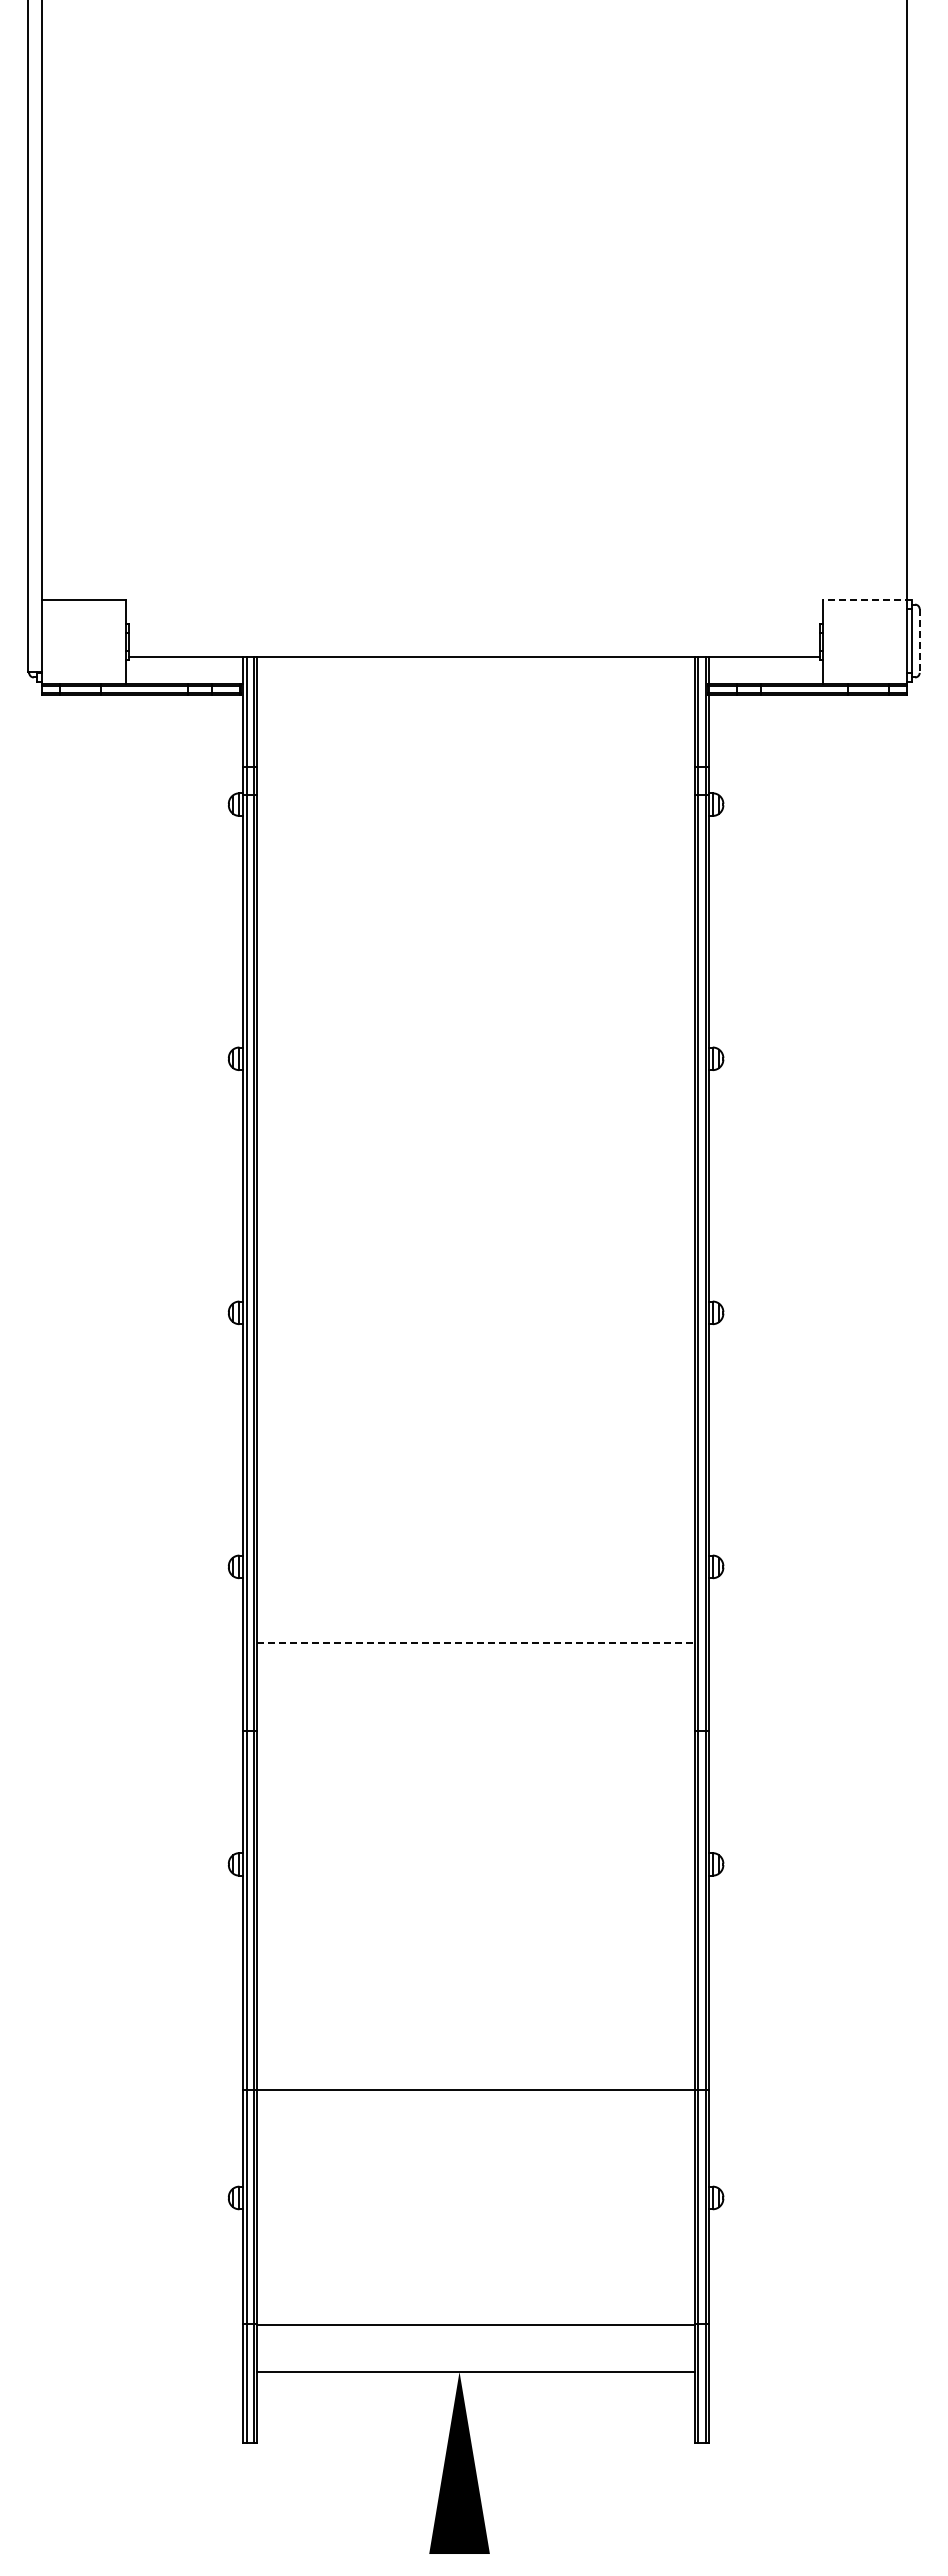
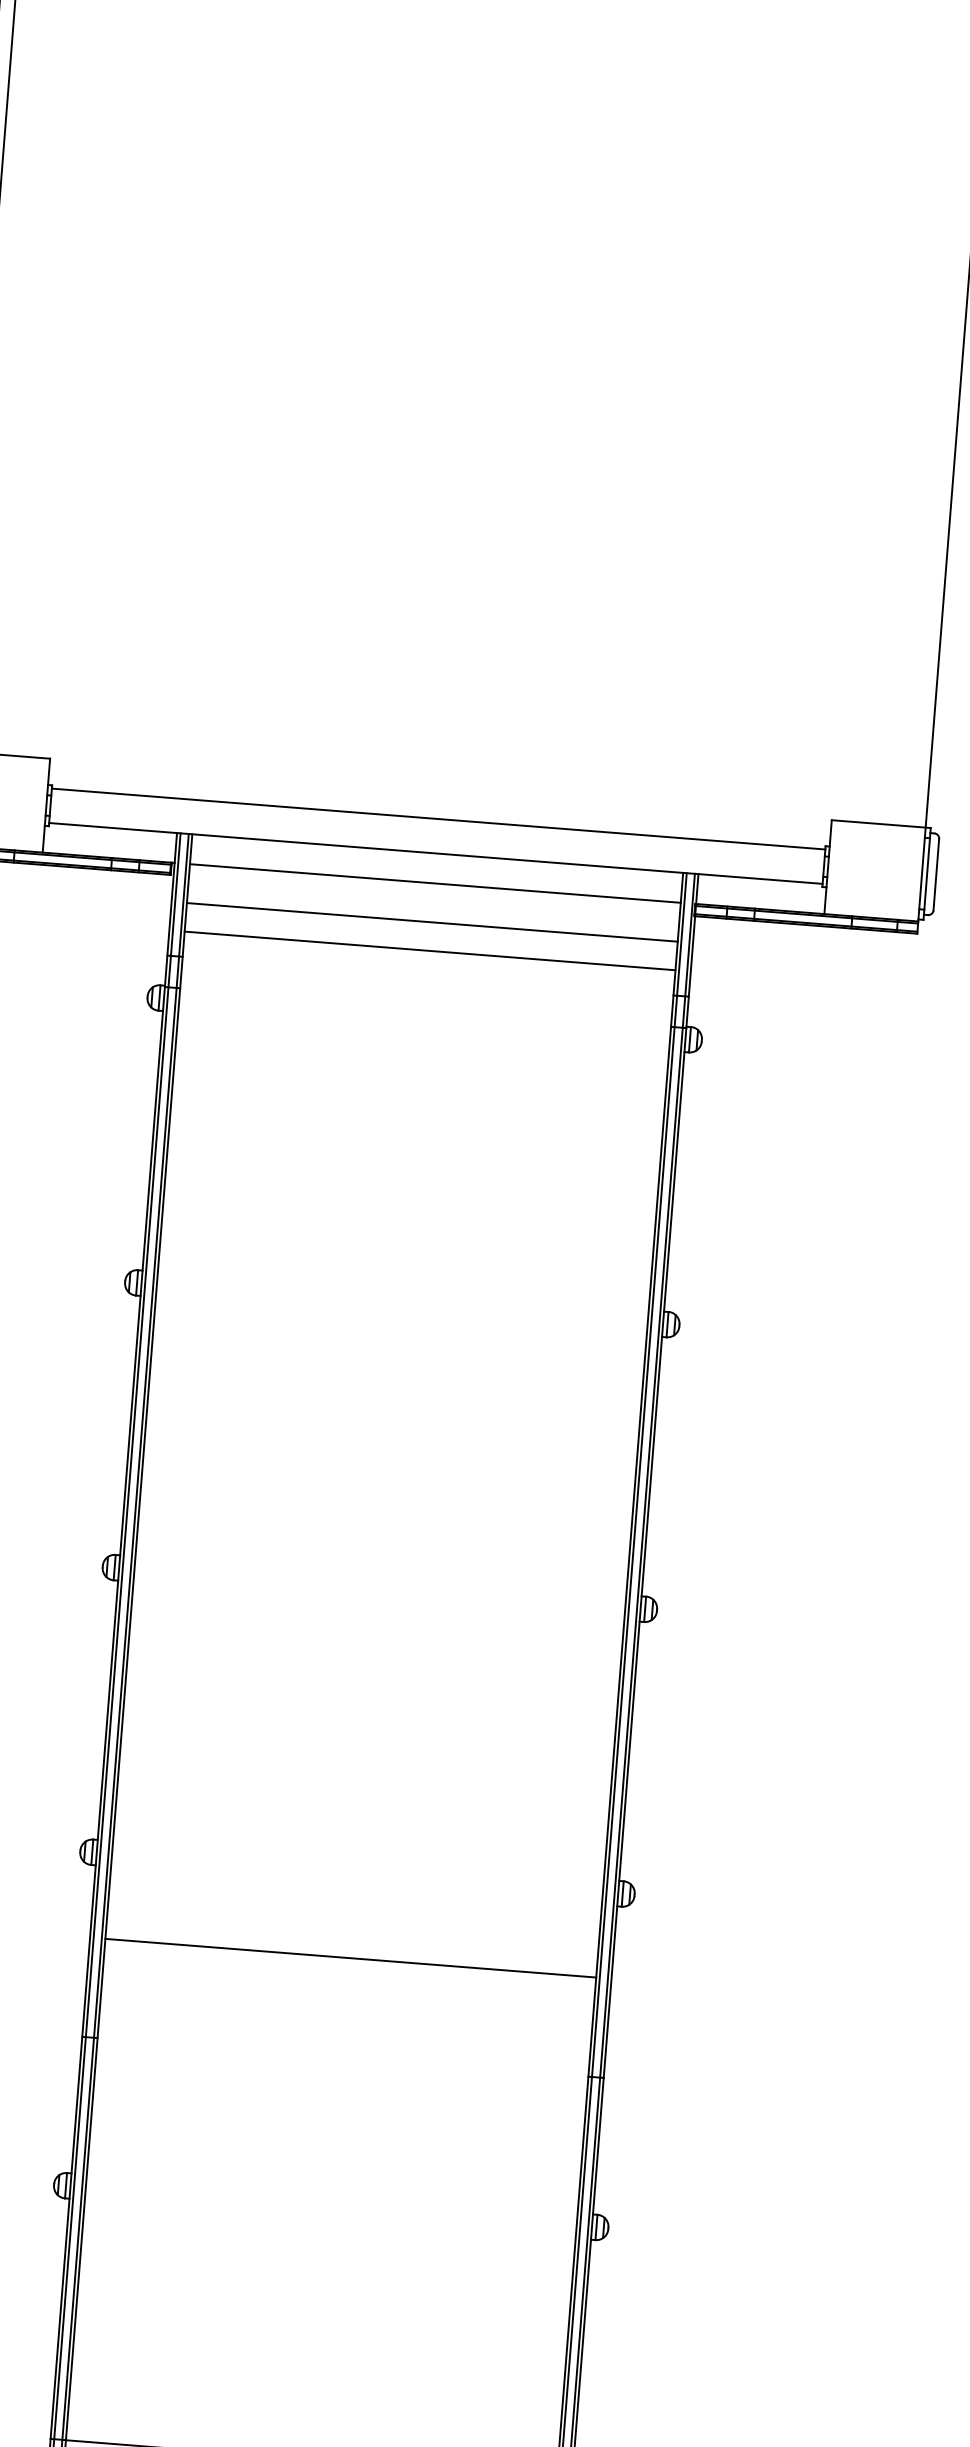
line: (866, 600) -> (880, 824), dashed -> solid
line: (474, 626) -> (438, 819), added
line: (919, 641) -> (936, 875), dashed -> solid
line: (476, 683) -> (435, 883), added
line: (476, 718) -> (432, 922), added
line: (476, 744) -> (430, 951), added
line: (476, 1642) -> (351, 1957), dashed -> solid

